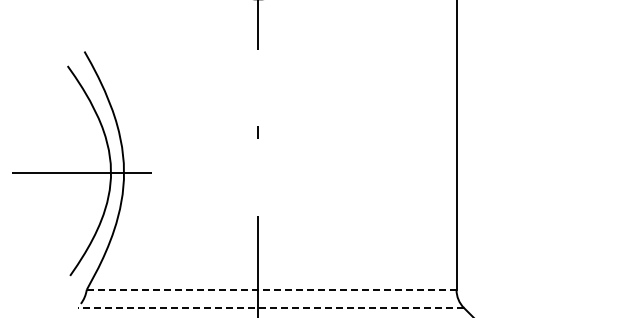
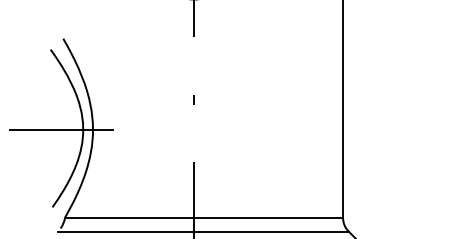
line: (271, 289) -> (203, 217), dashed -> solid
line: (270, 308) -> (203, 231), dashed -> solid

